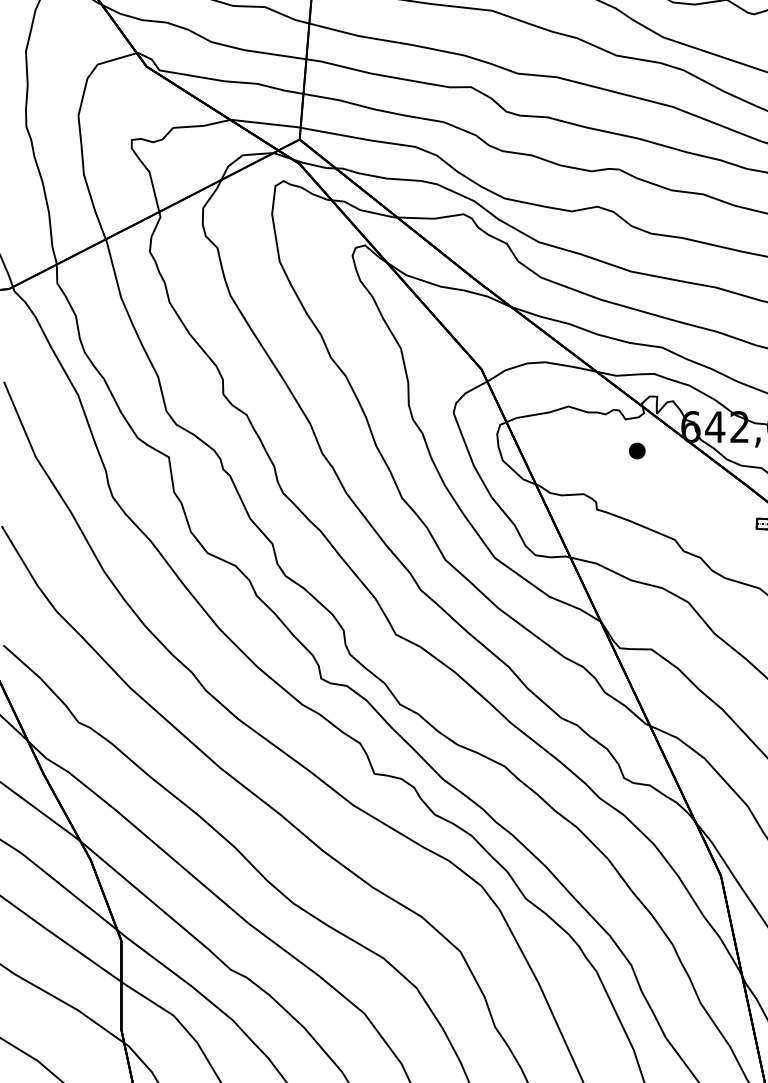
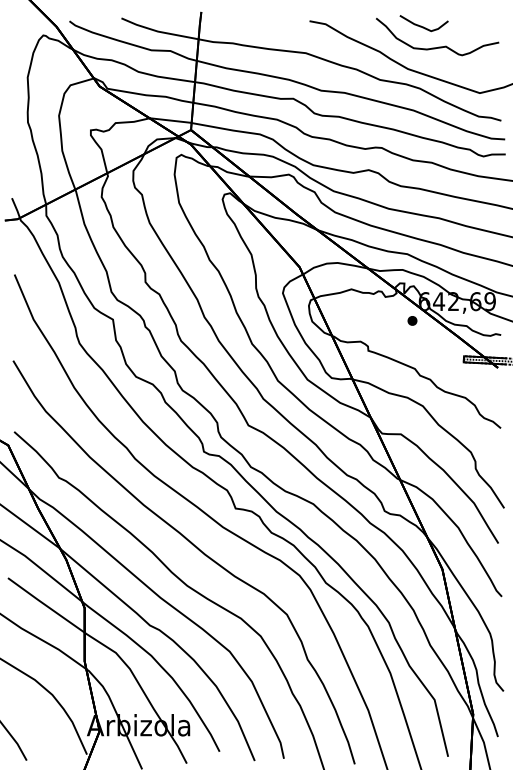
part: (637, 450) -> (412, 320), moved

